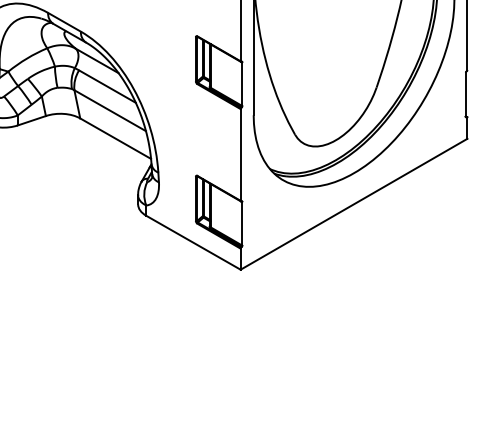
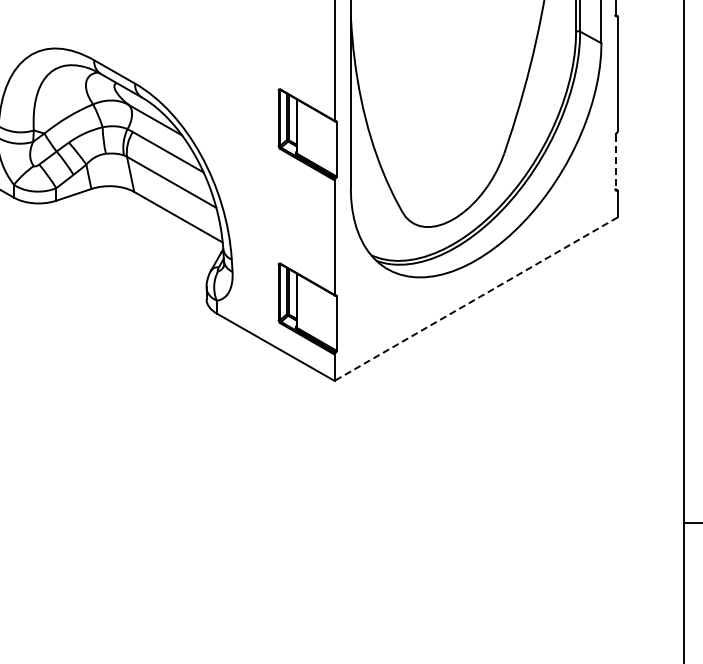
line: (465, 94) -> (615, 162), solid -> dashed
line: (353, 204) -> (475, 299), solid -> dashed

